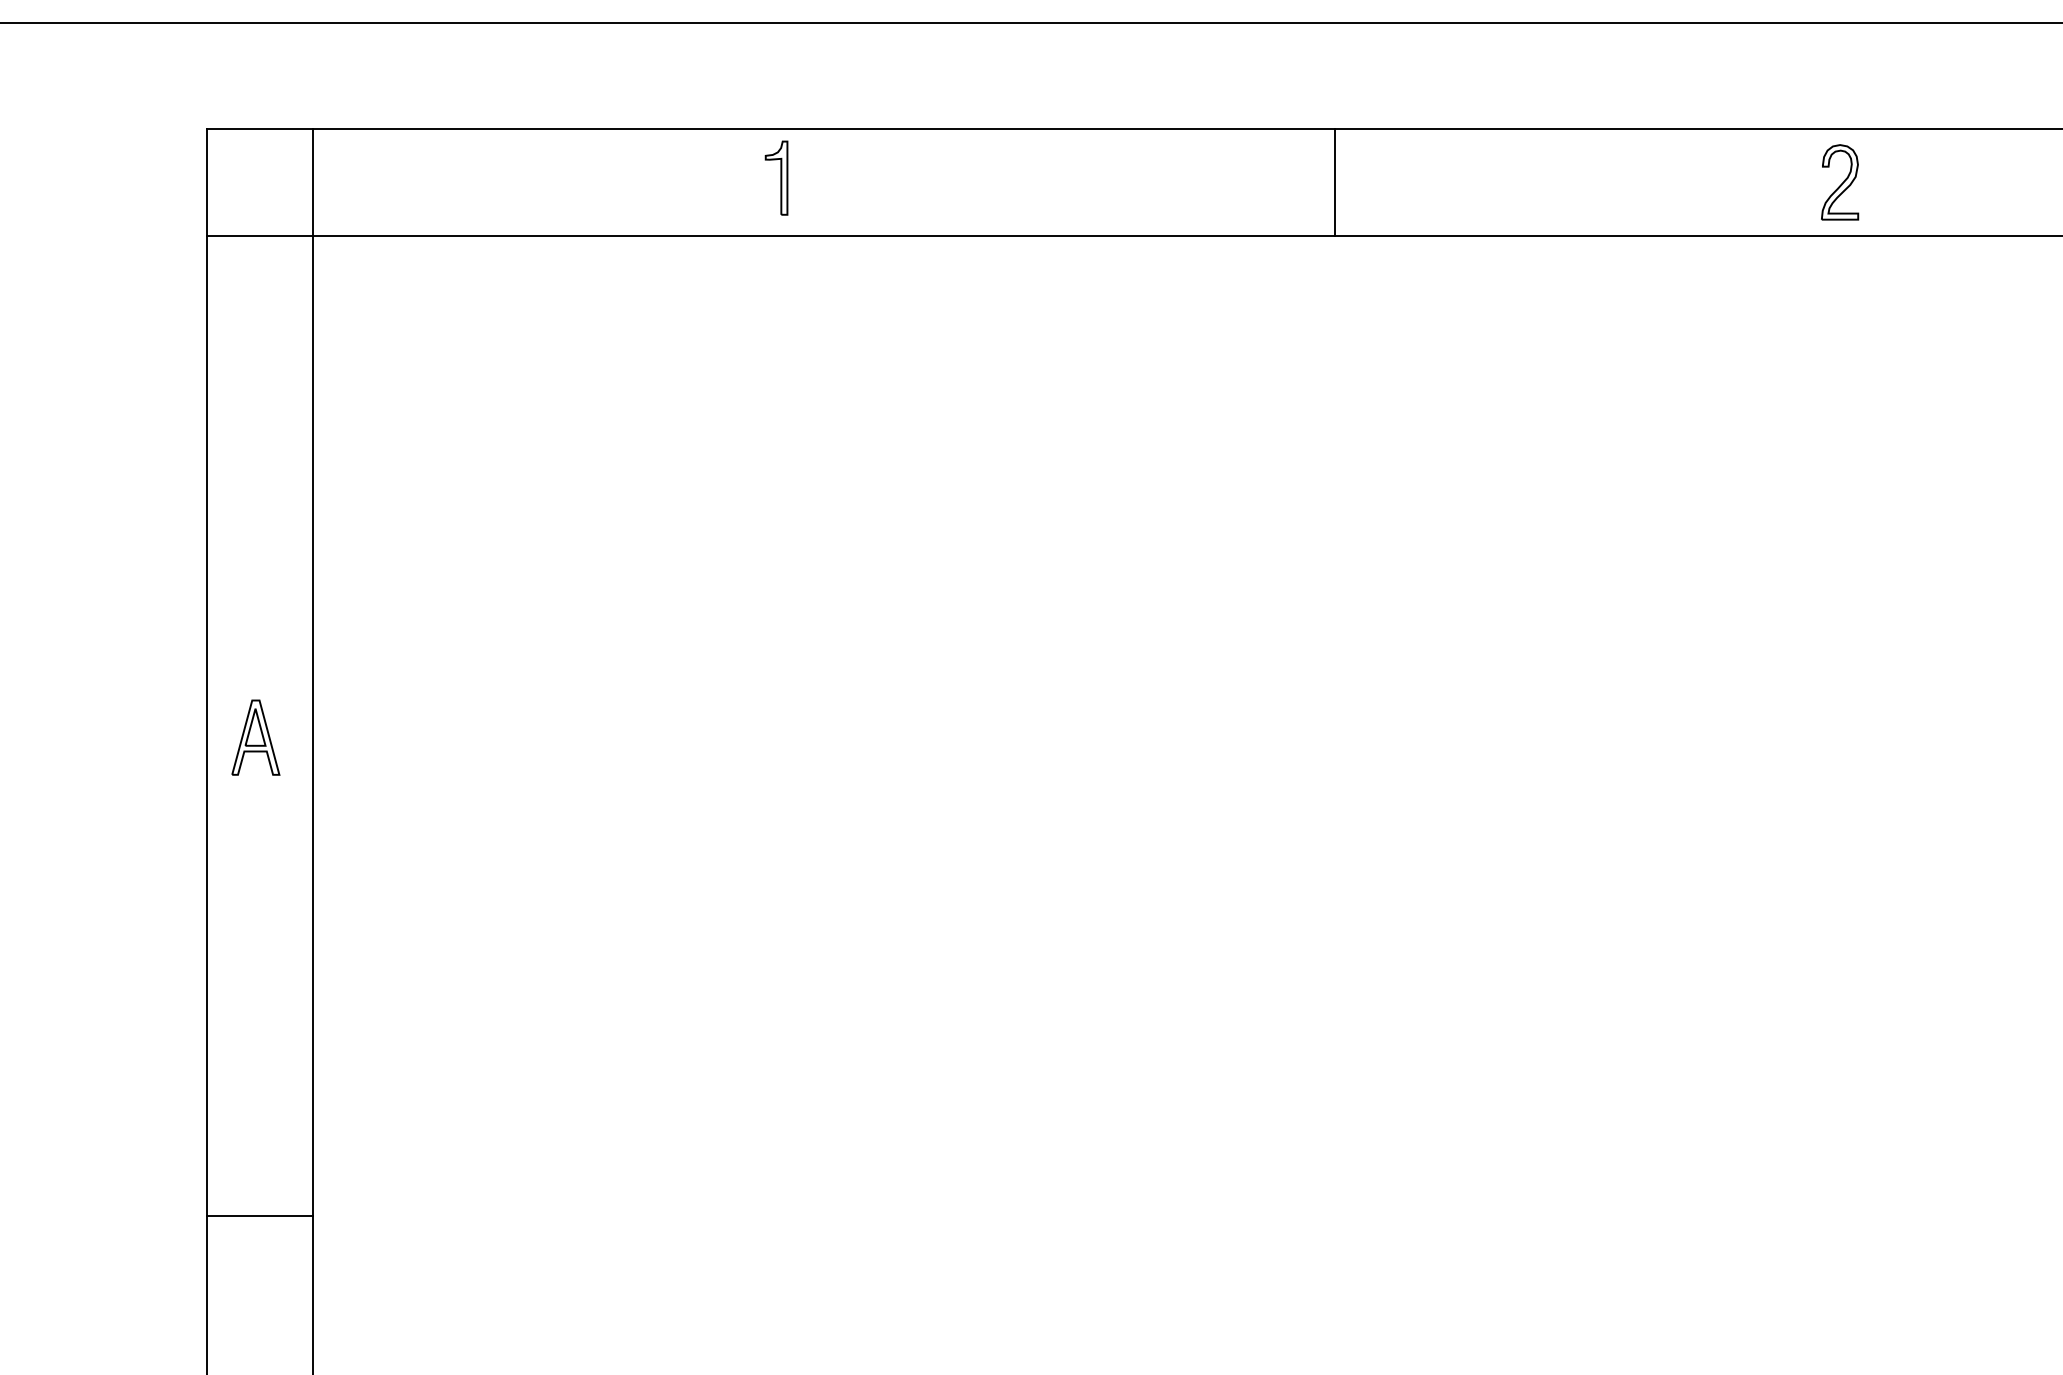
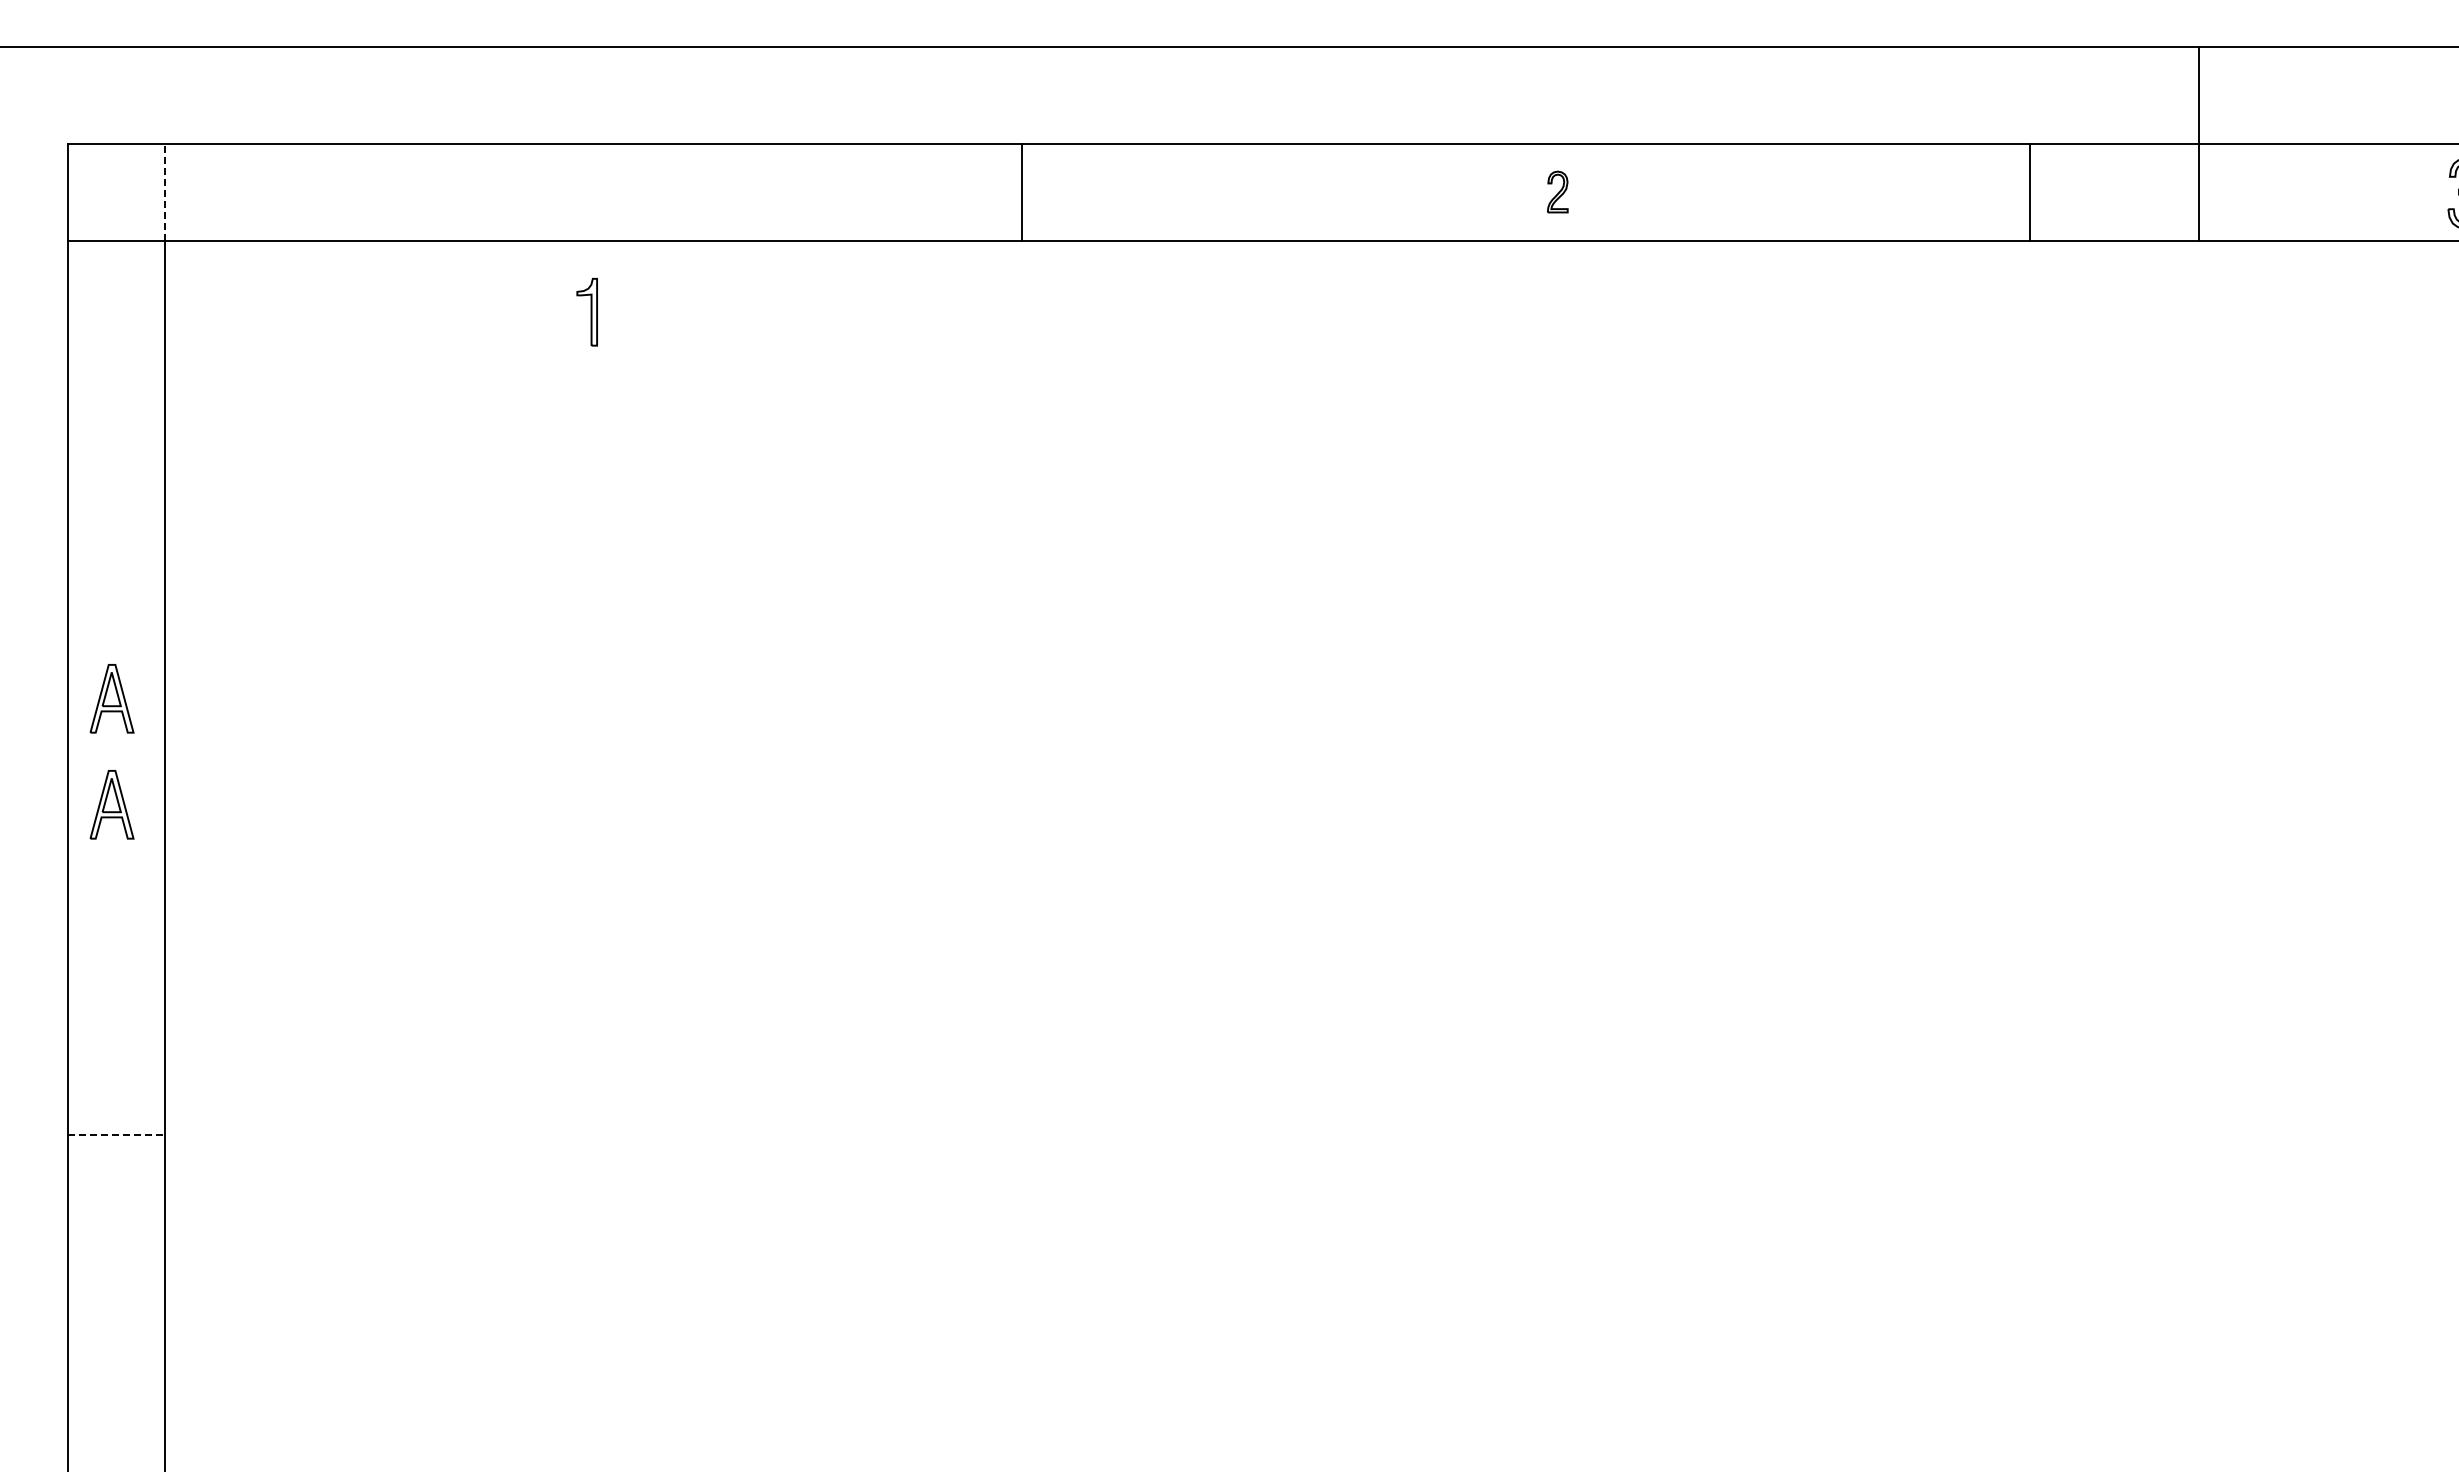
part: (775, 178) -> (586, 312), moved
line: (313, 181) -> (164, 191), solid -> dashed
line: (1335, 181) -> (1022, 191), moved
part: (1839, 181) -> (1557, 191), size x0.6
part: (255, 853) -> (111, 804), added
line: (260, 1216) -> (116, 1135), solid -> dashed

